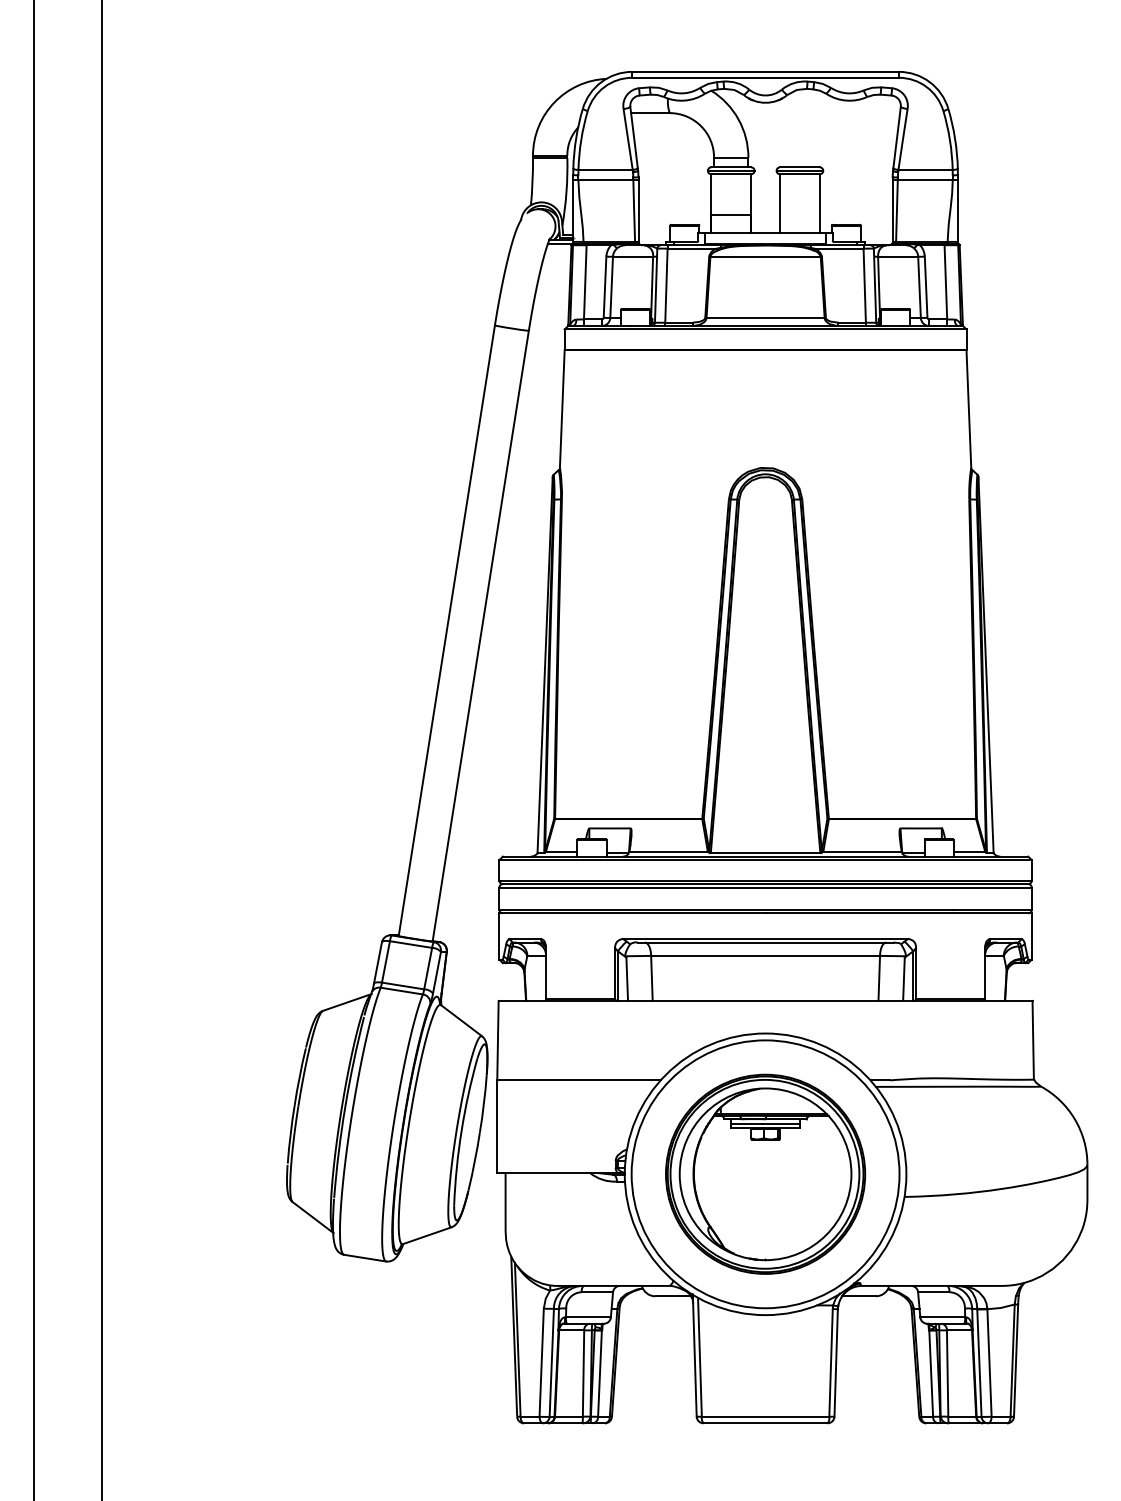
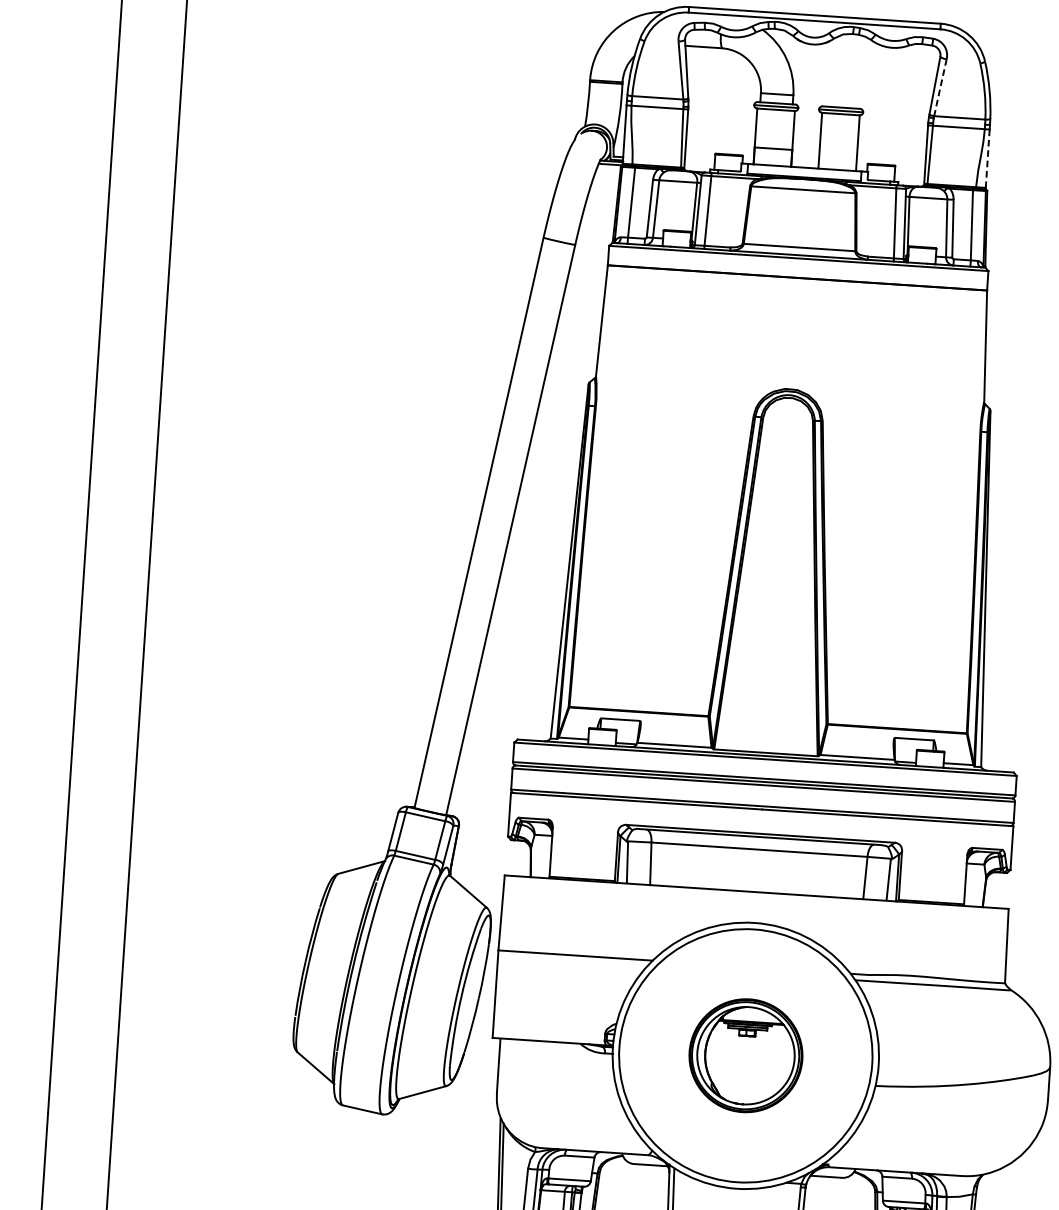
line: (902, 140) -> (939, 88), solid -> dashed
line: (957, 210) -> (987, 158), solid -> dashed
part: (765, 1173) -> (745, 1055), size x0.6

